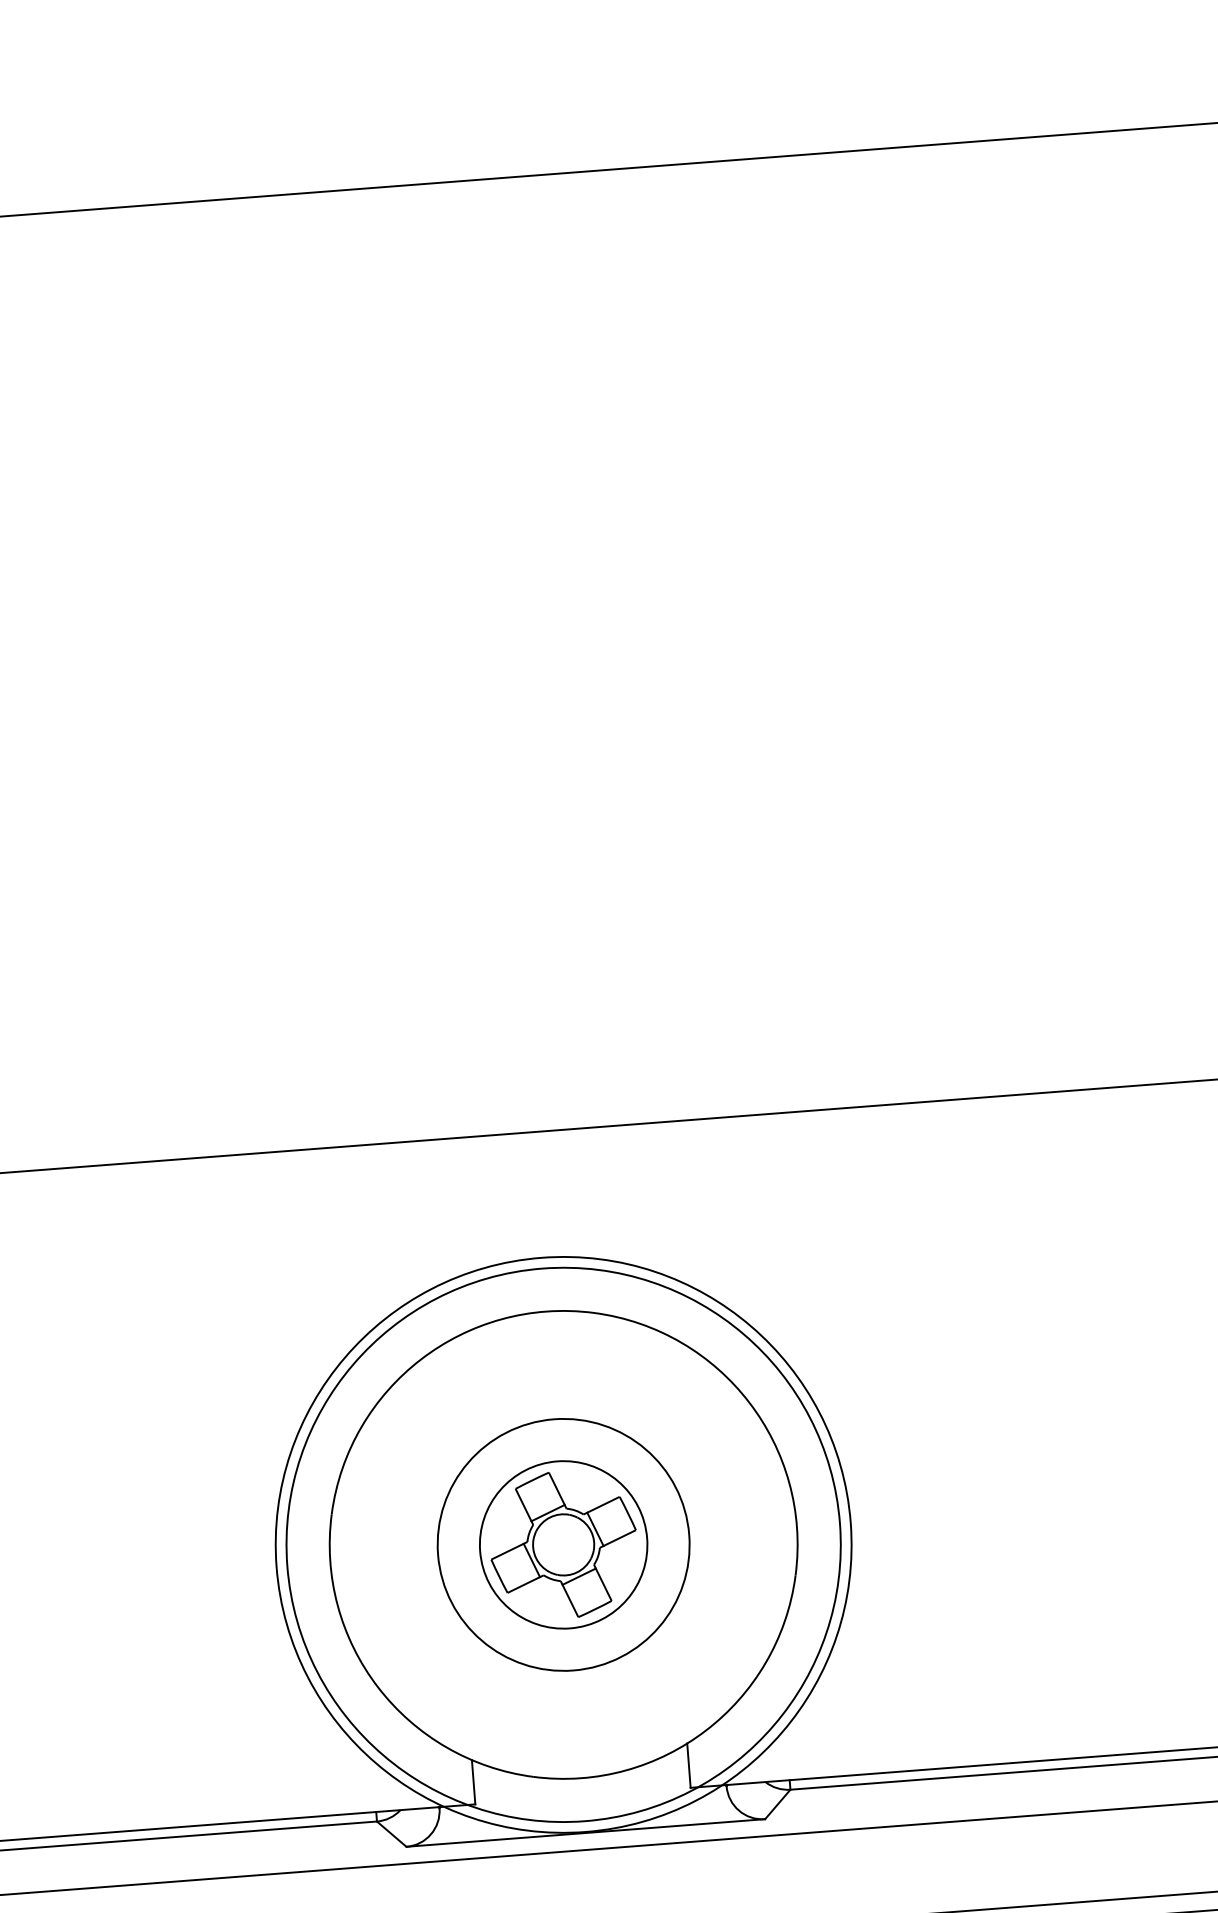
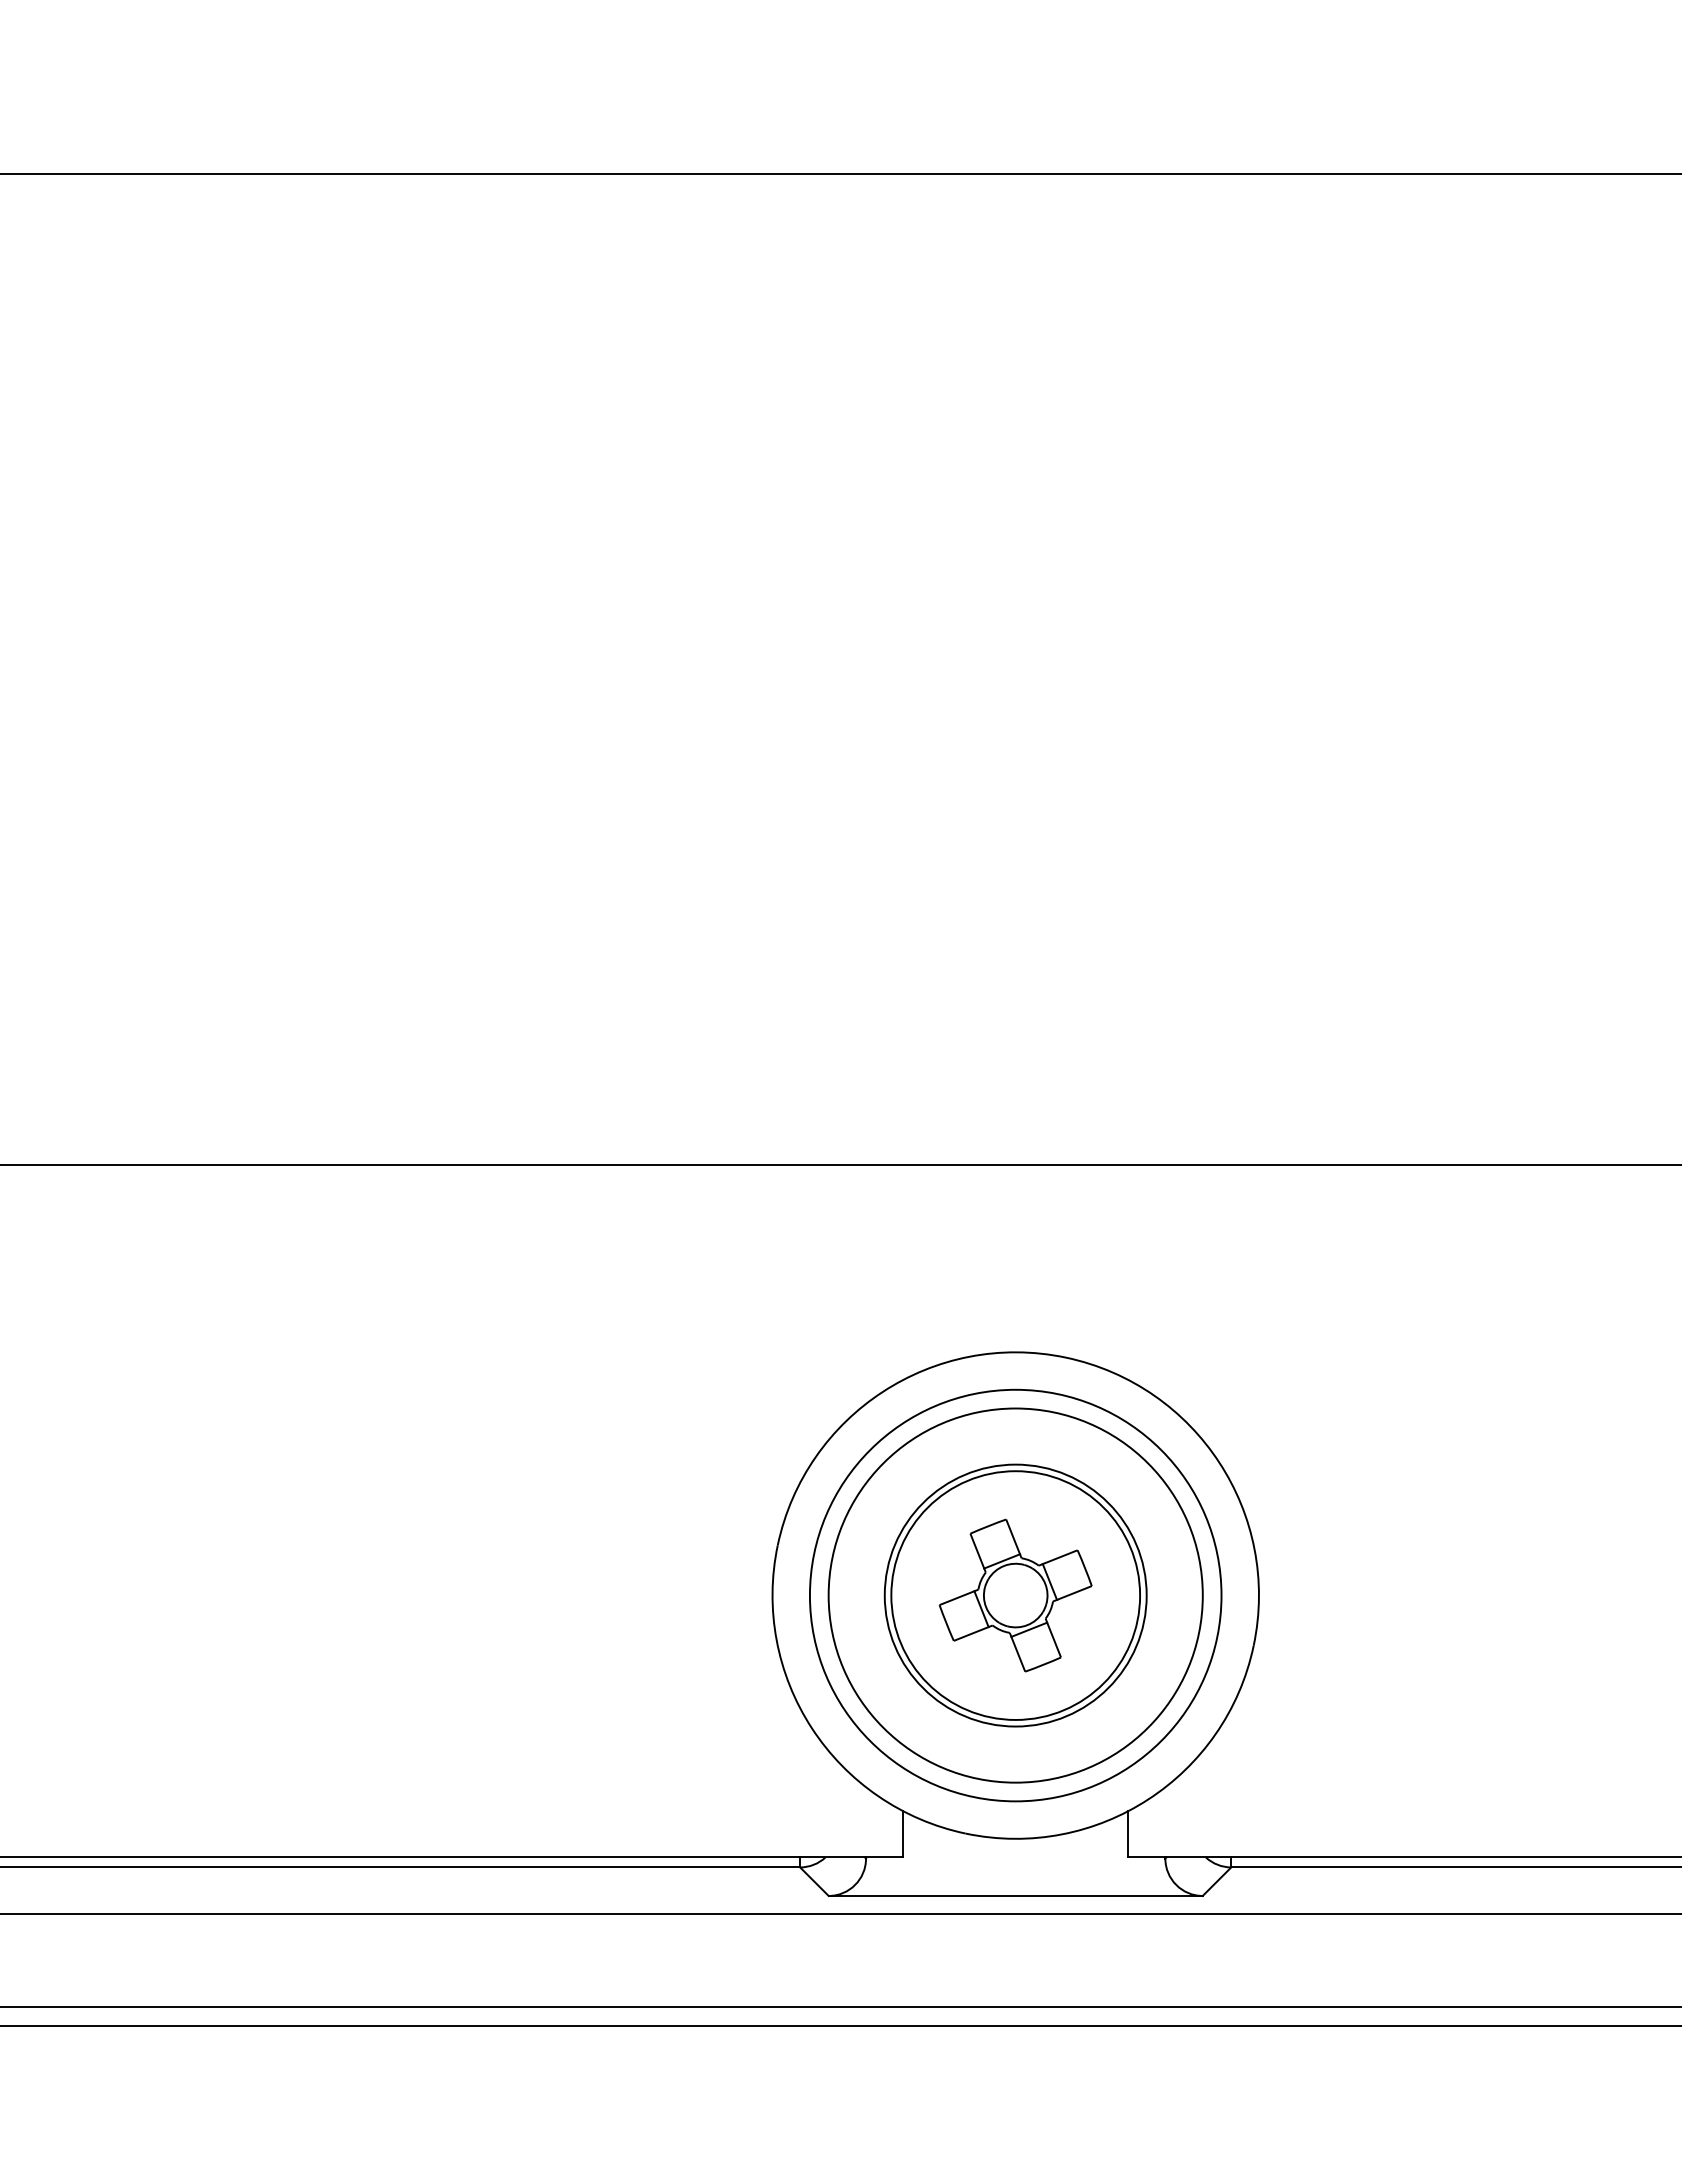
circle: (563, 1544) -> (1015, 1595), size x0.62
circle: (563, 1544) -> (1015, 1595), size x0.71
circle: (563, 1544) -> (1015, 1595), size x1.43

